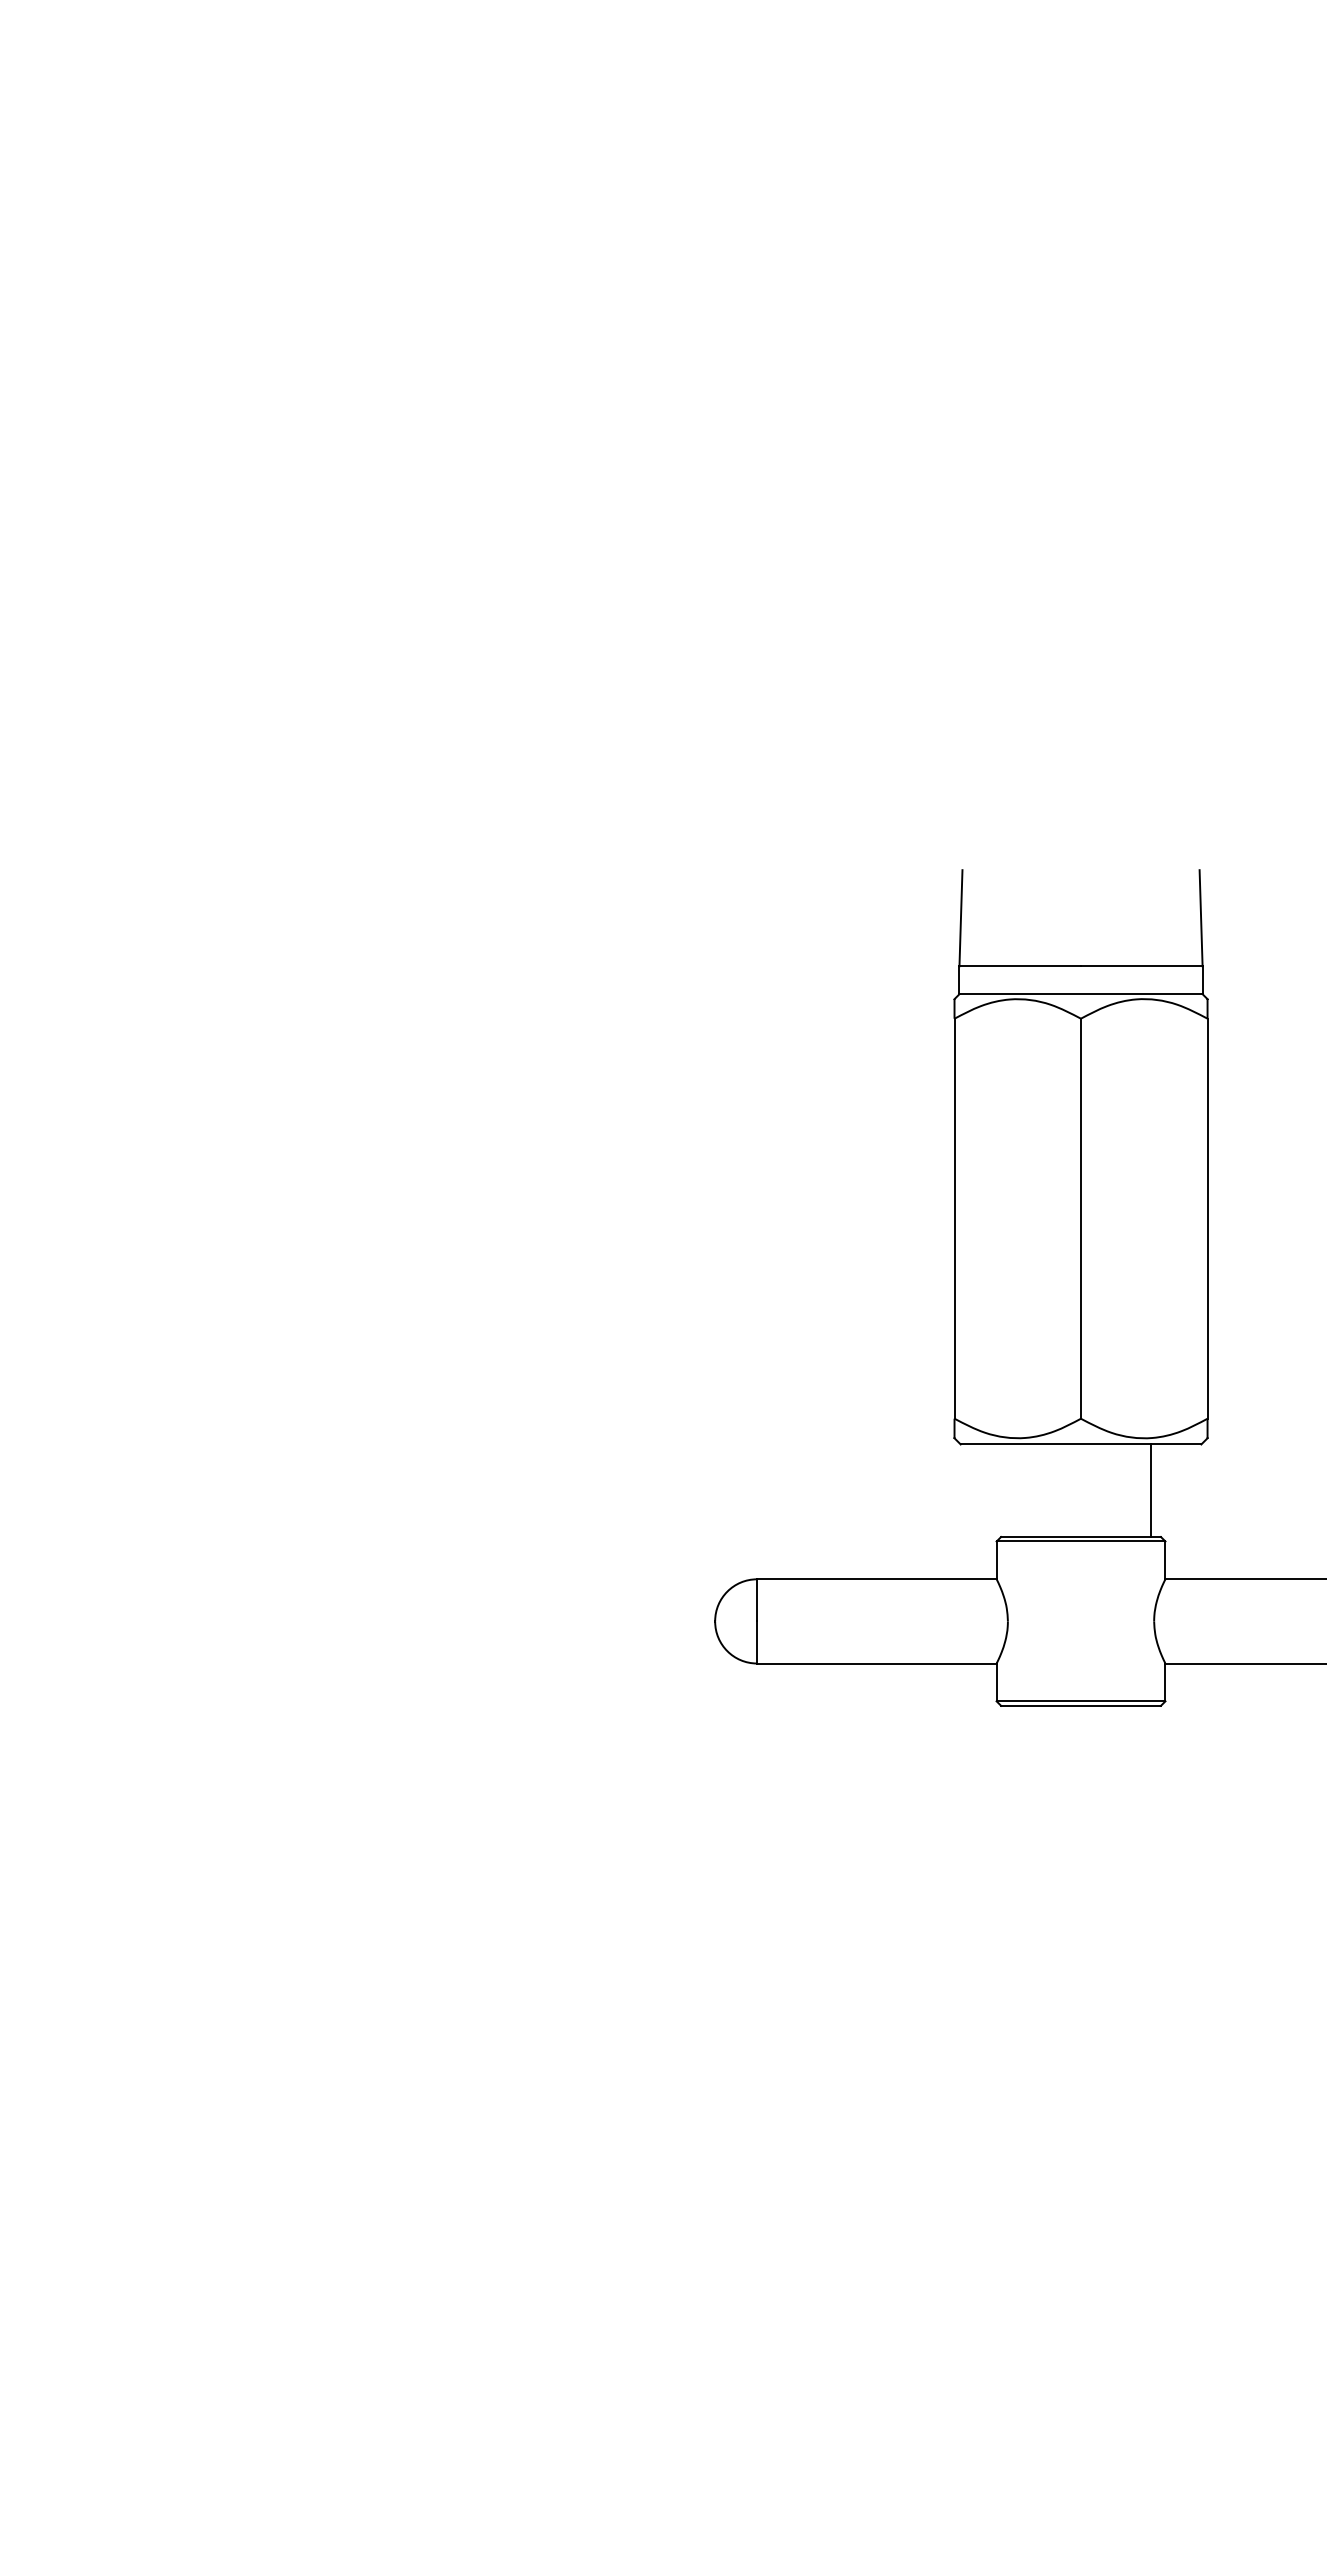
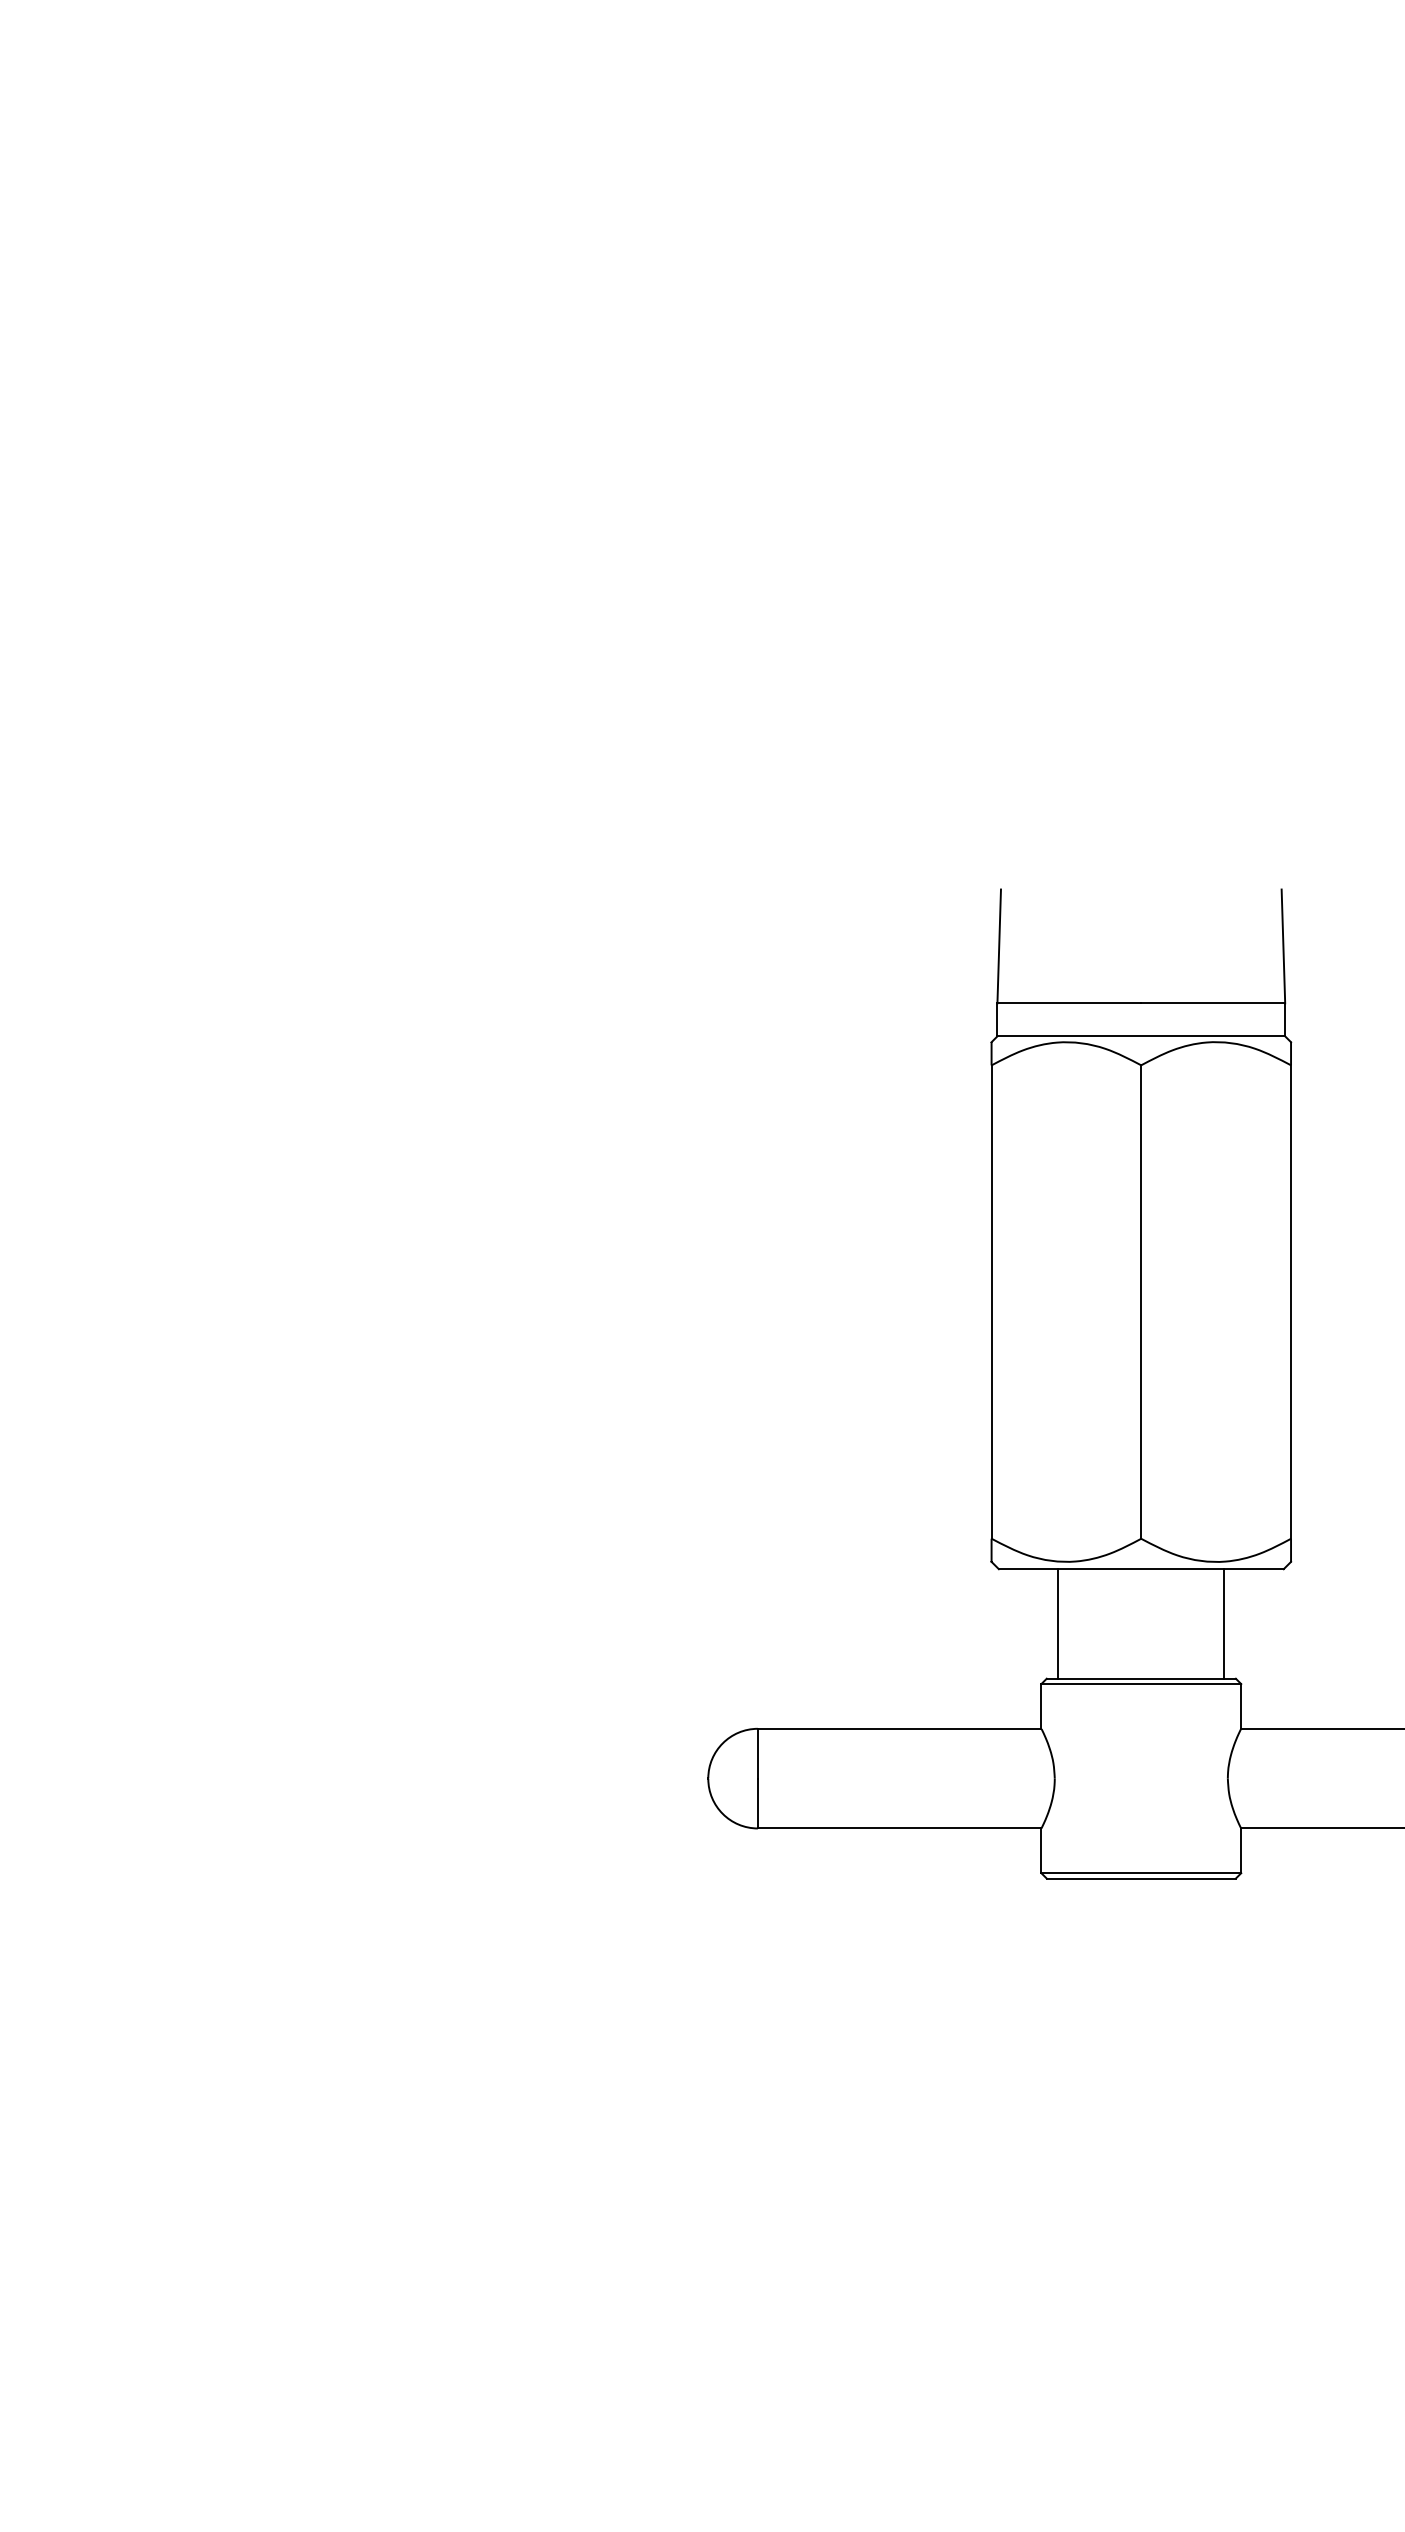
line: (1010, 1490) -> (1057, 1623), added

